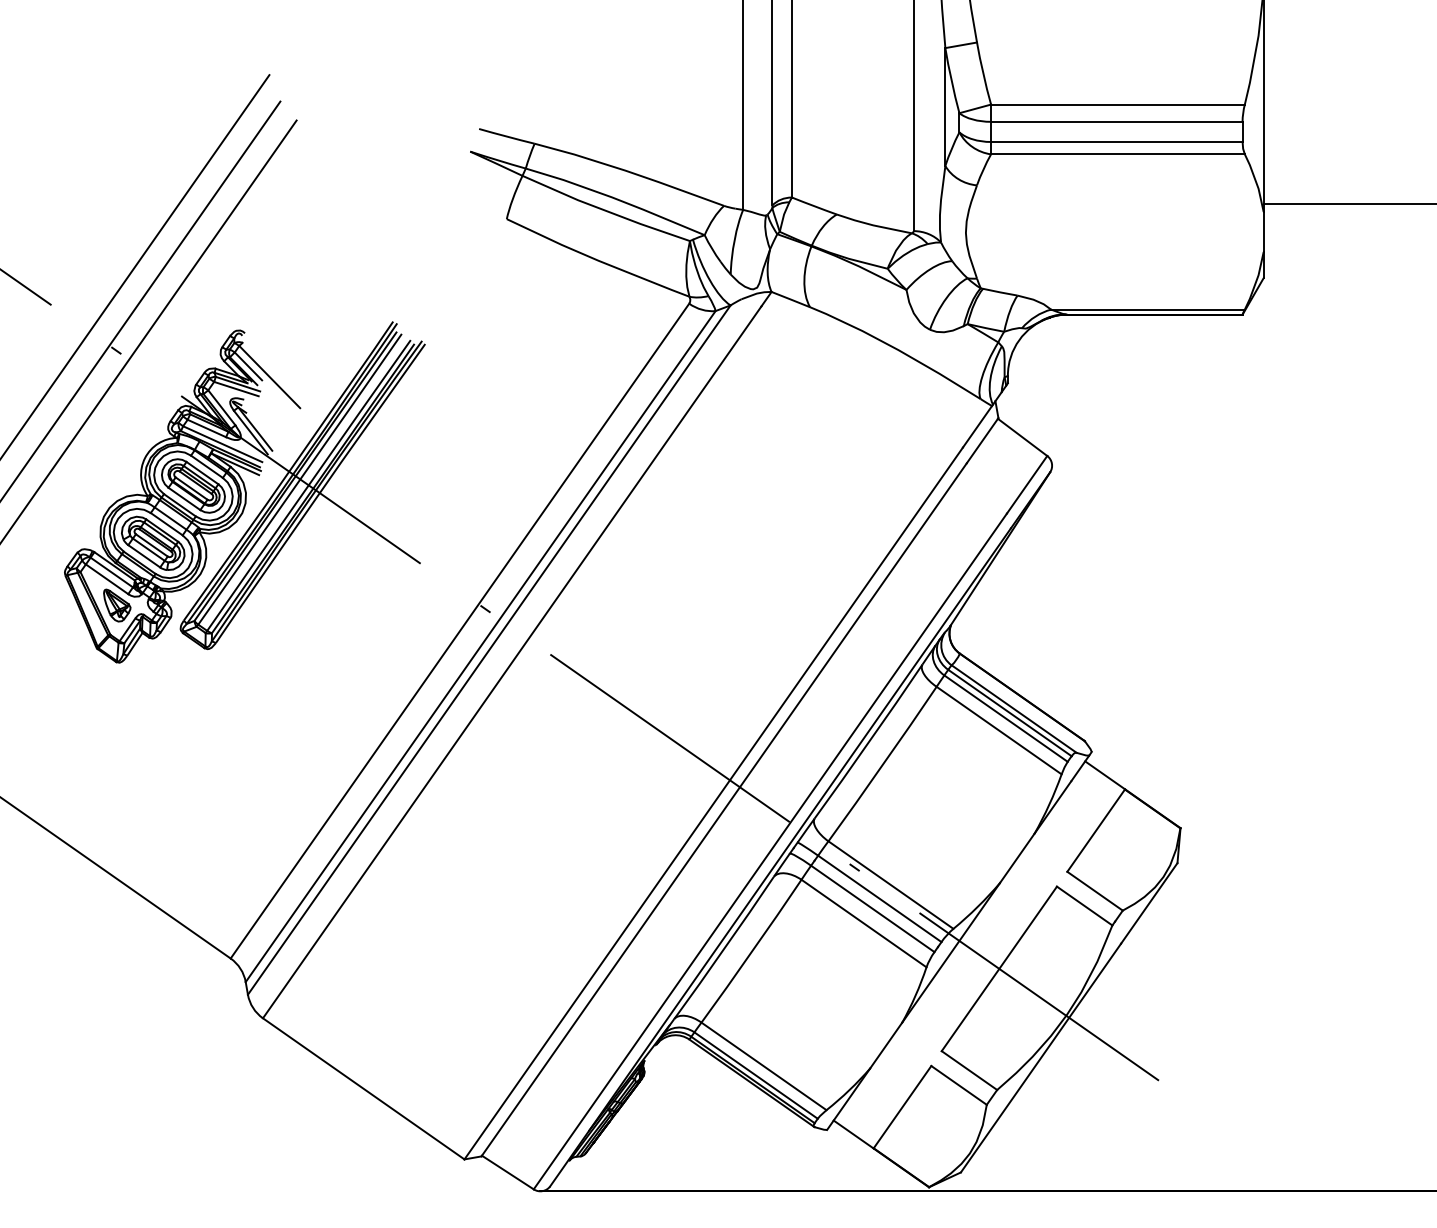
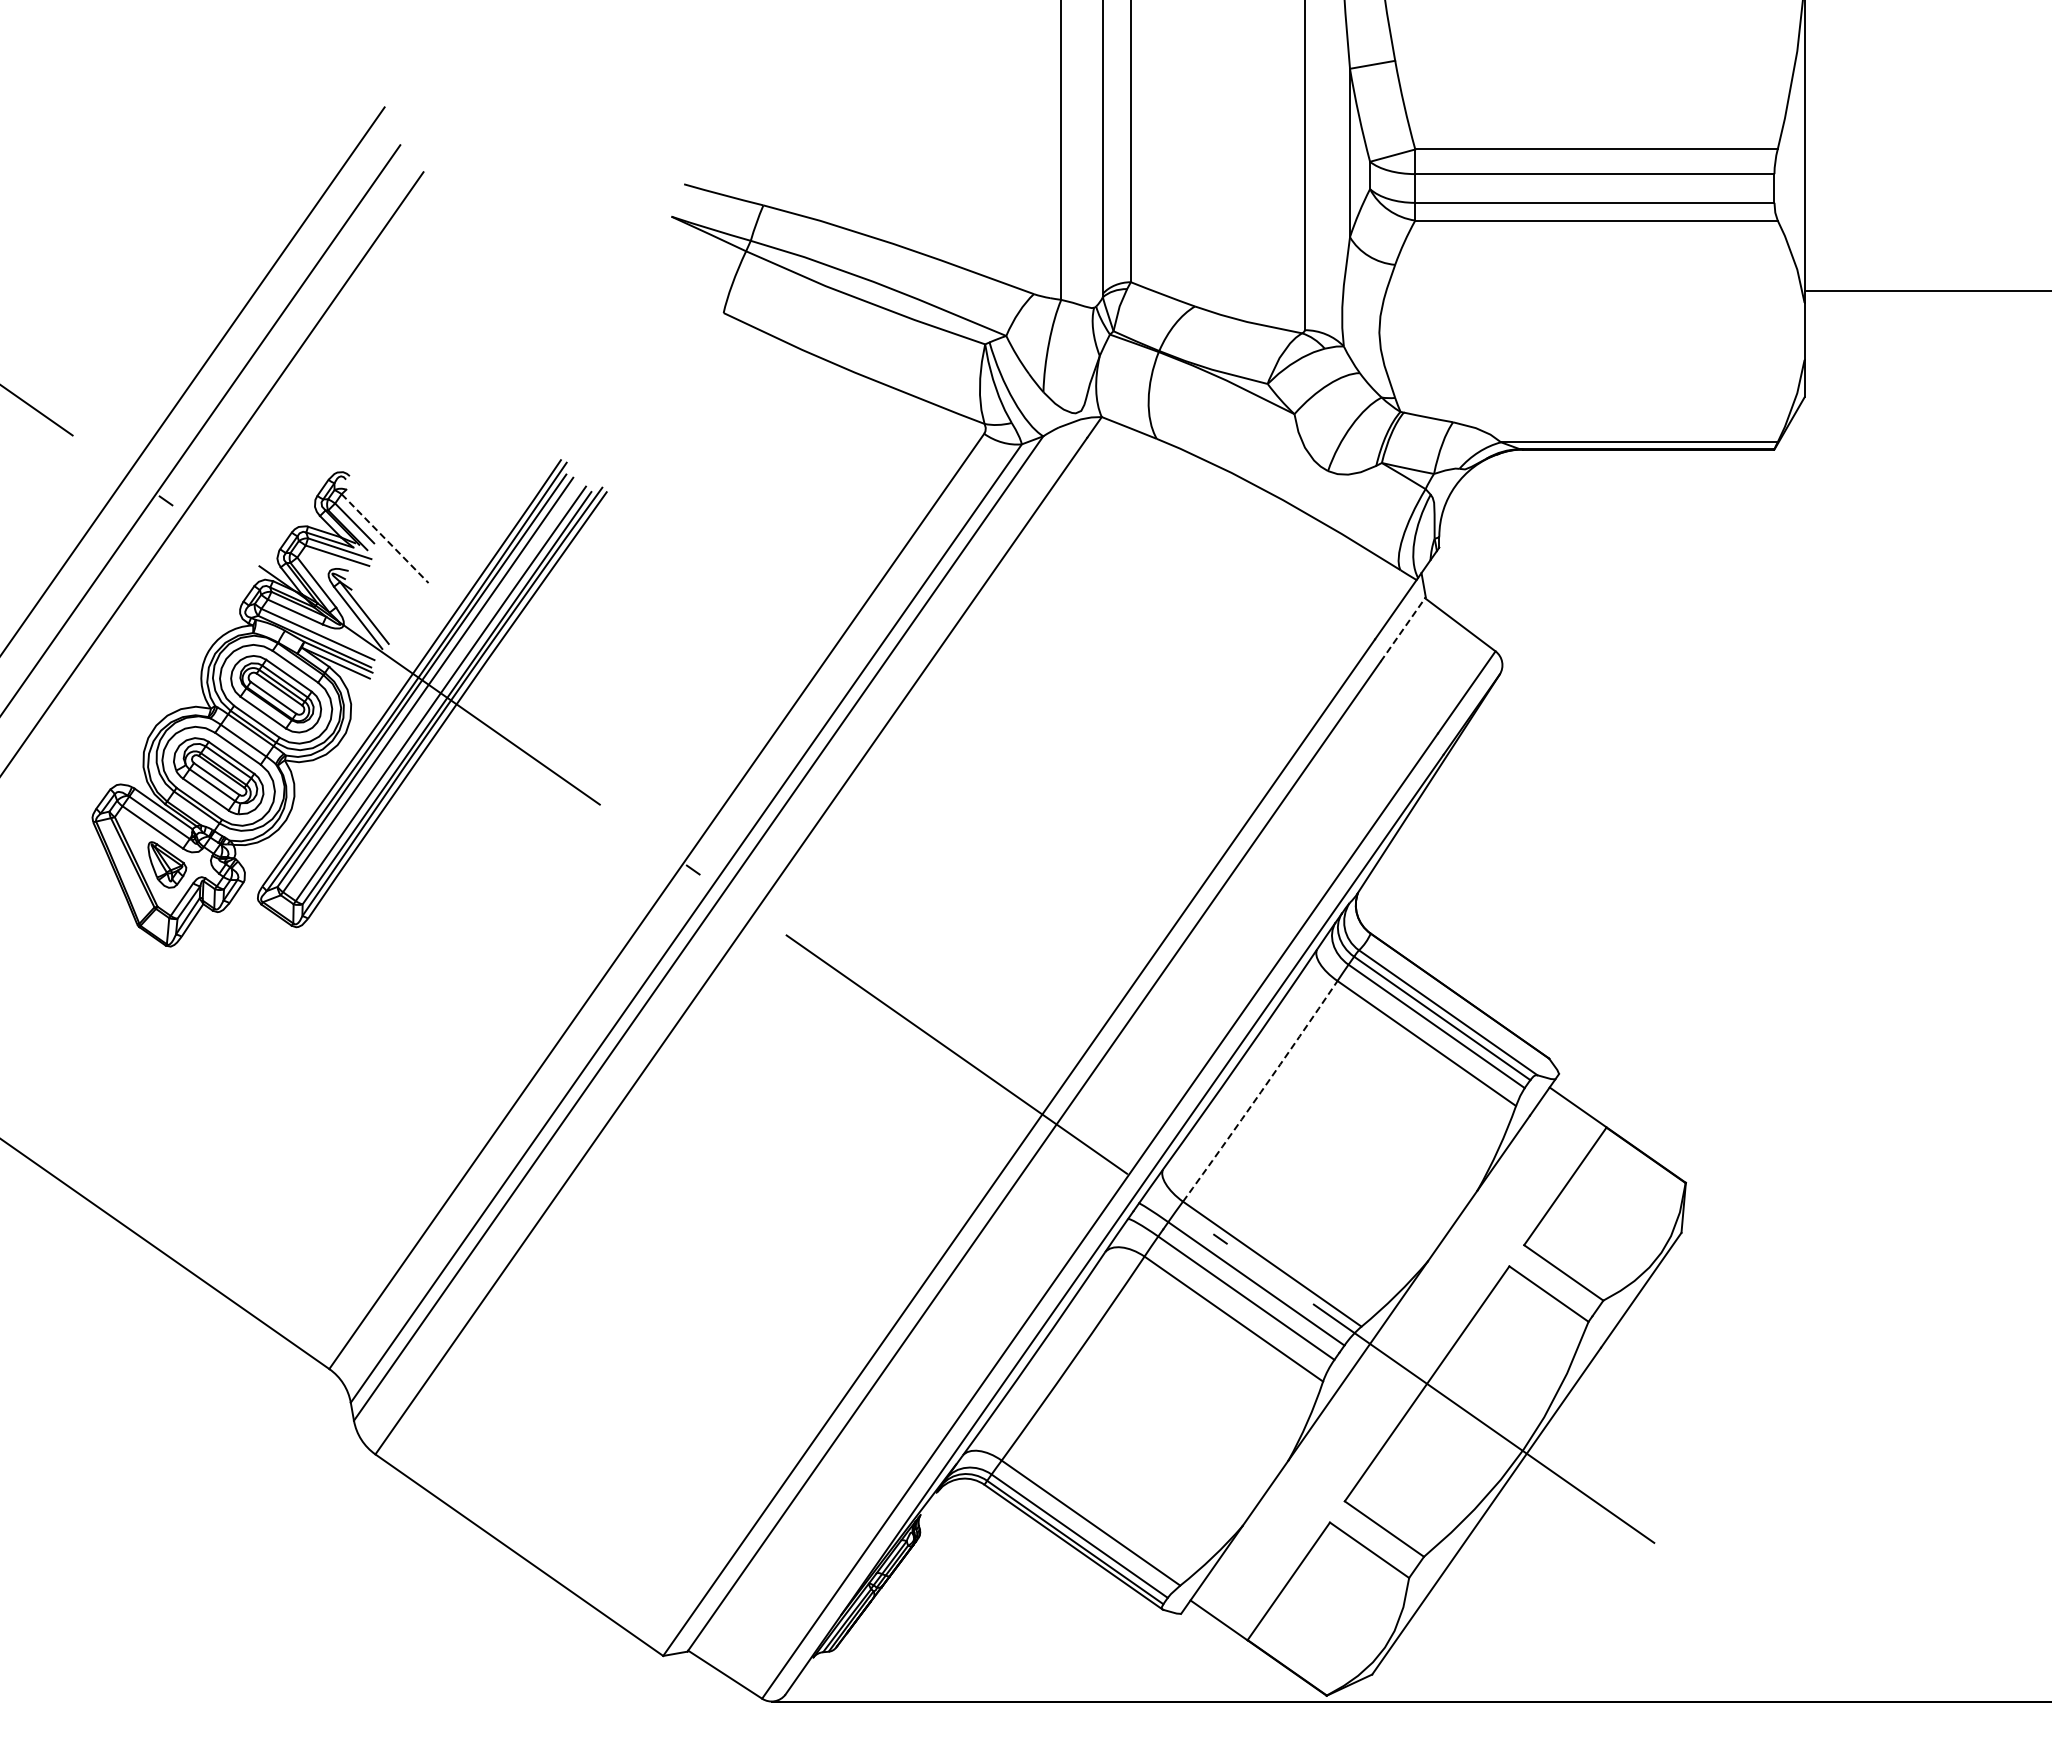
line: (270, 376) -> (385, 538), solid -> dashed
line: (982, 440) -> (1403, 629), solid -> dashed
arc: (883, 764) -> (1261, 1091), solid -> dashed

